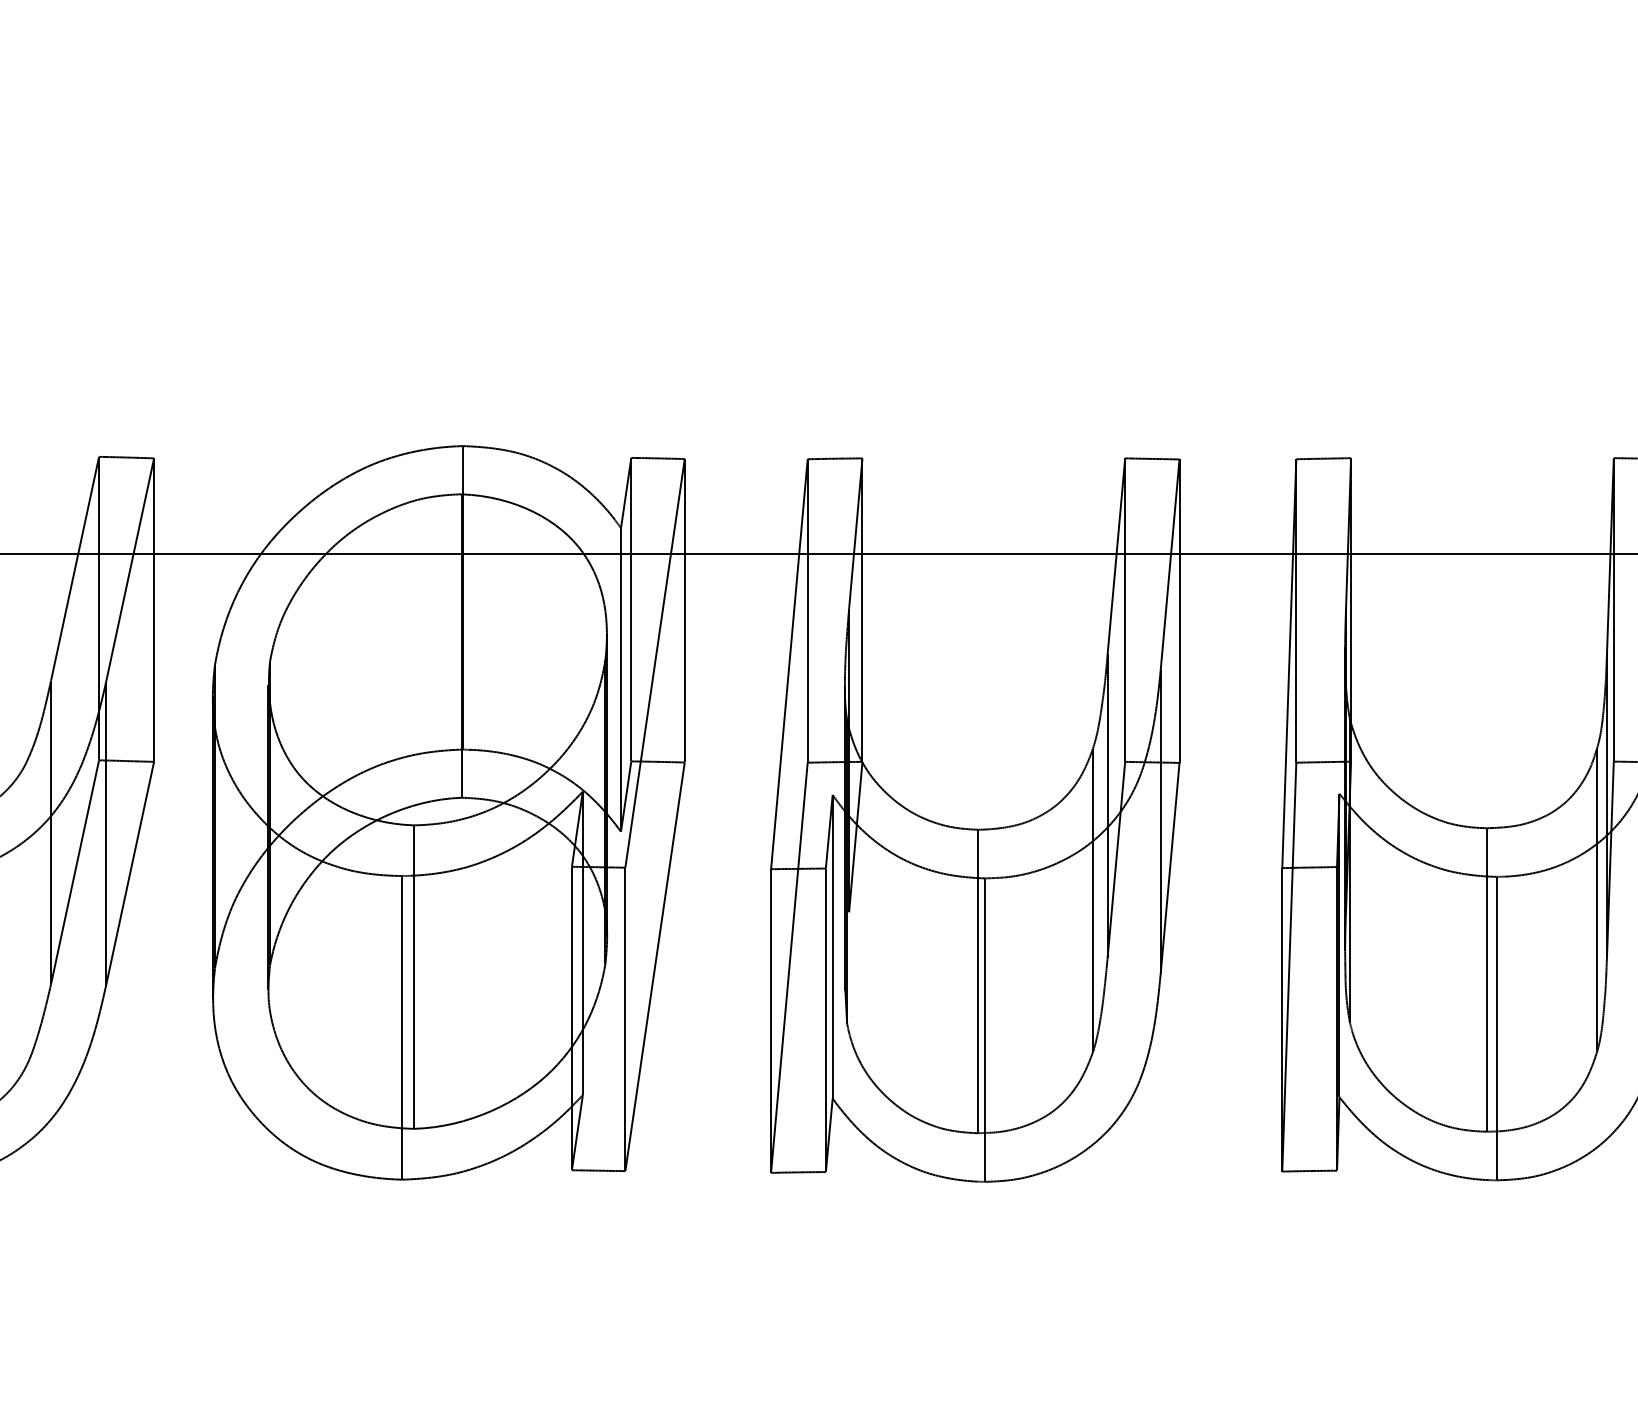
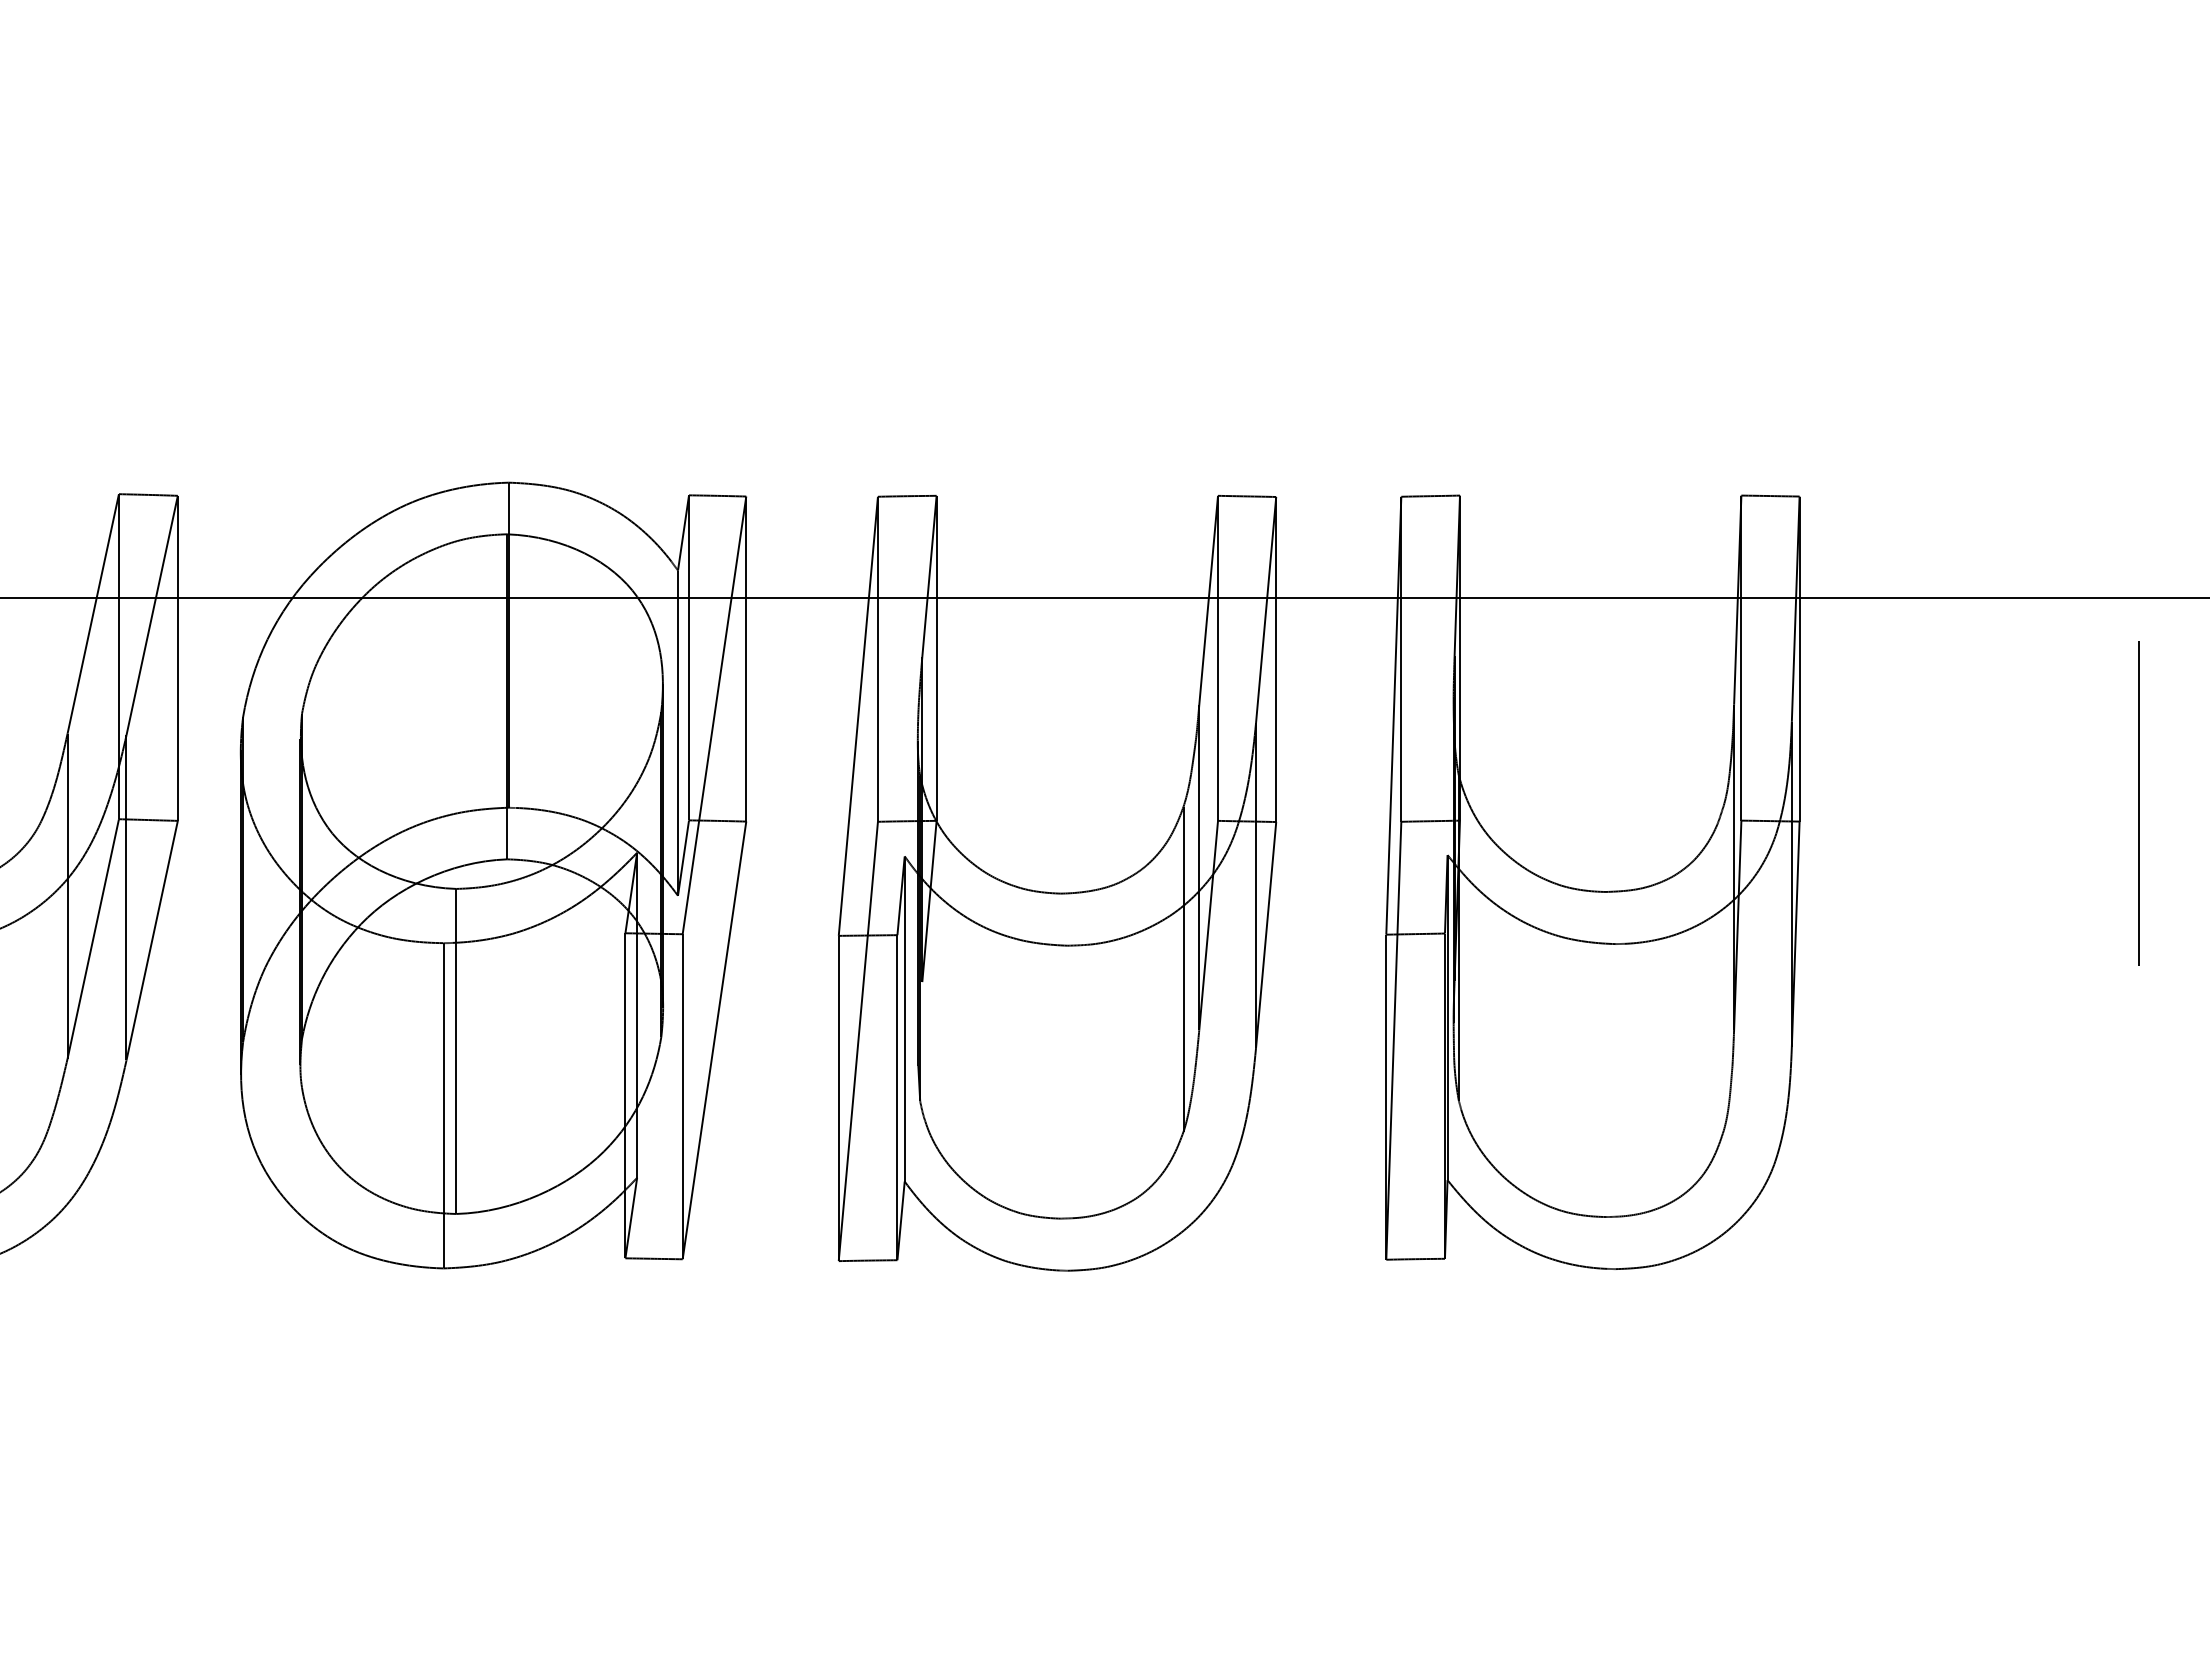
line: (1597, 898) -> (1723, 967), removed
line: (1486, 979) -> (1605, 1054), removed
line: (978, 980) -> (1060, 1055), removed
line: (1496, 1028) -> (1615, 1106), removed
line: (984, 1029) -> (1067, 1107), removed

